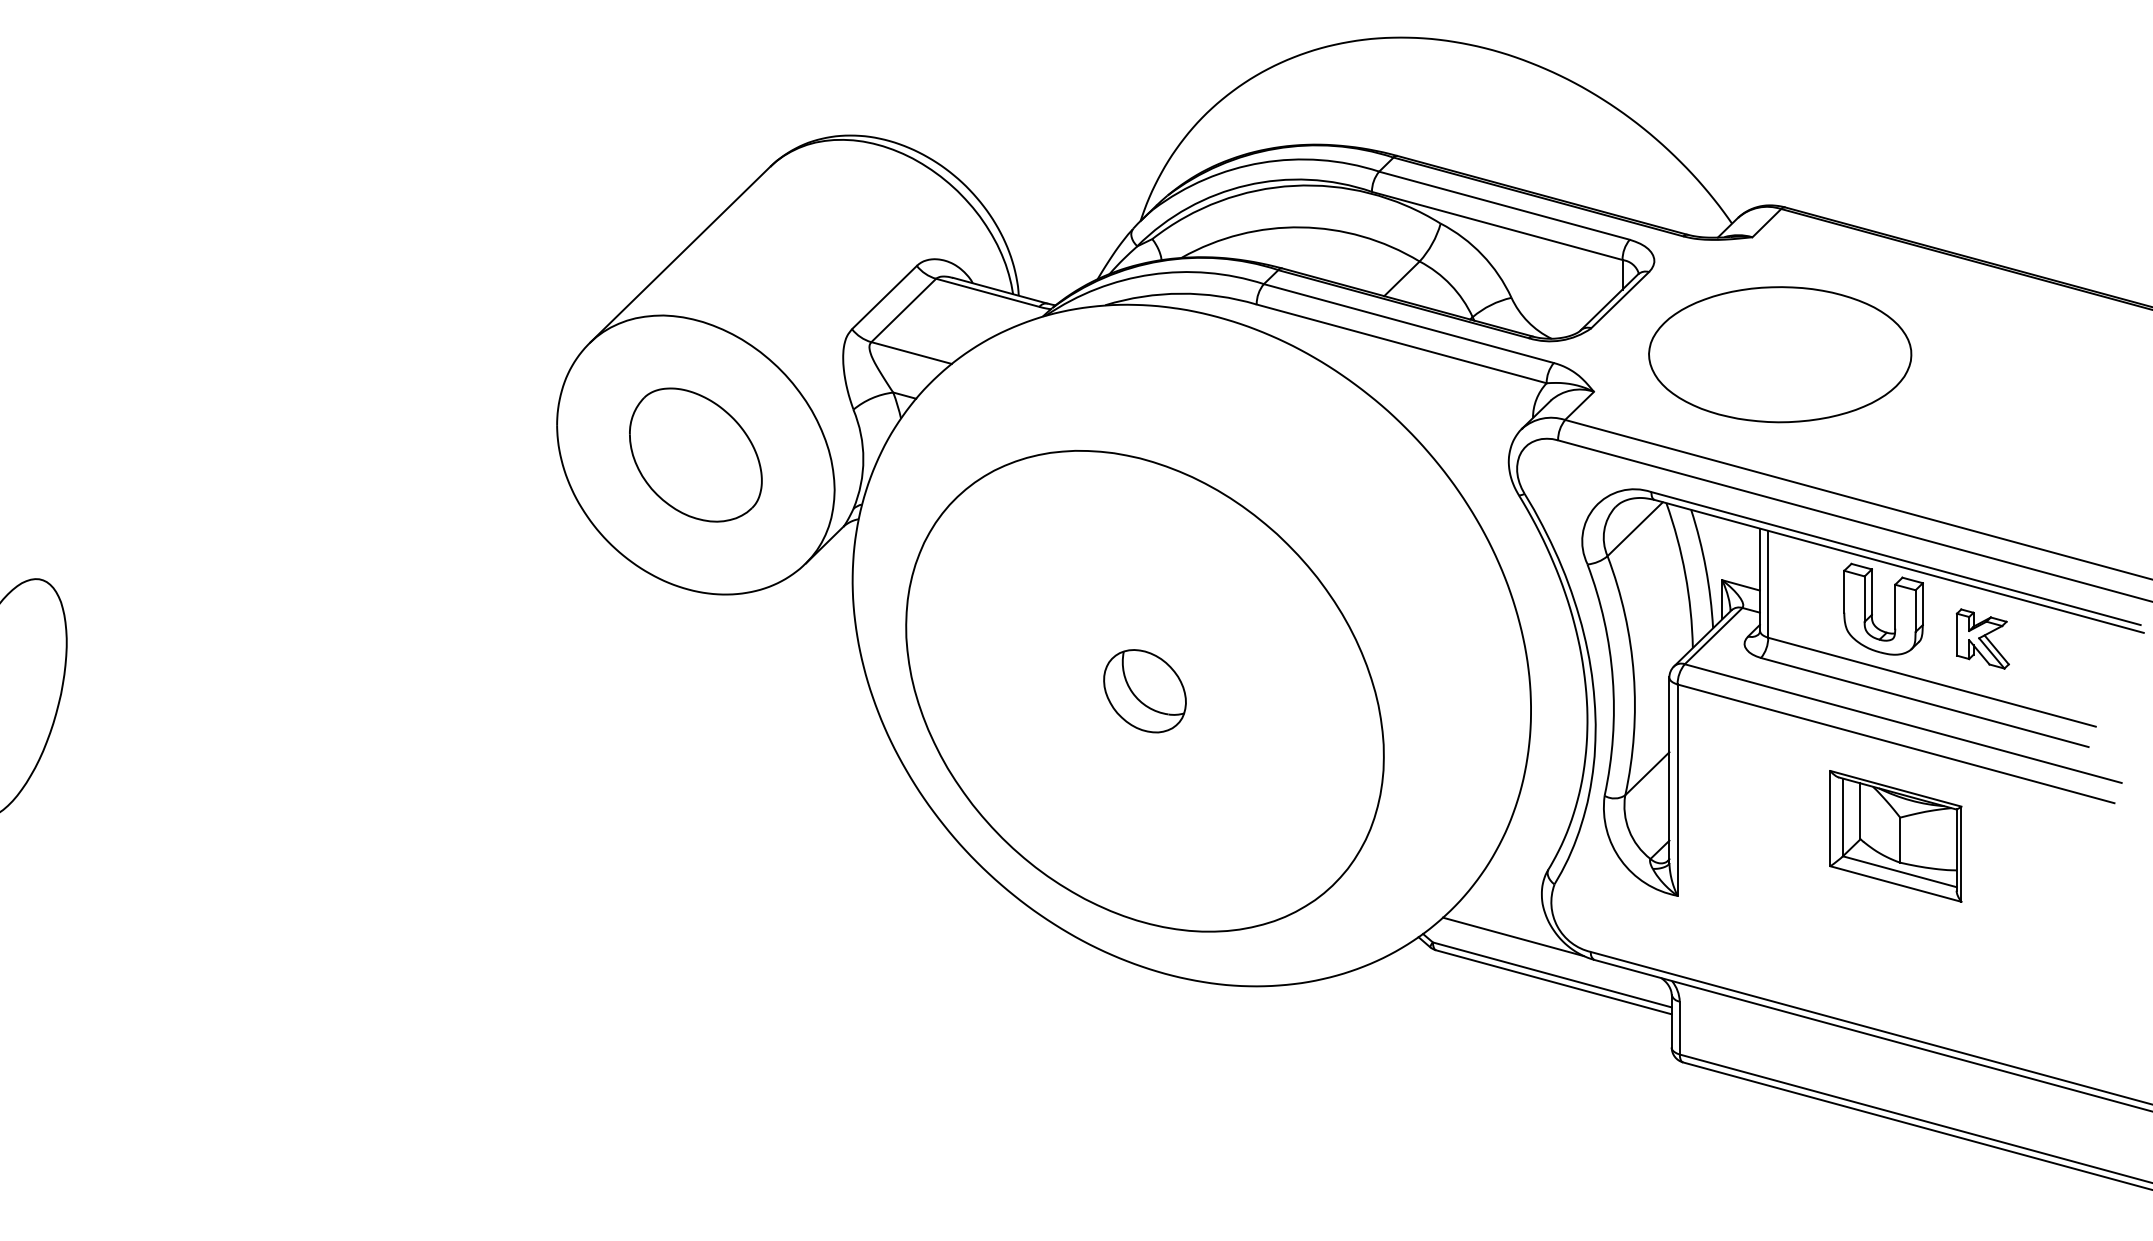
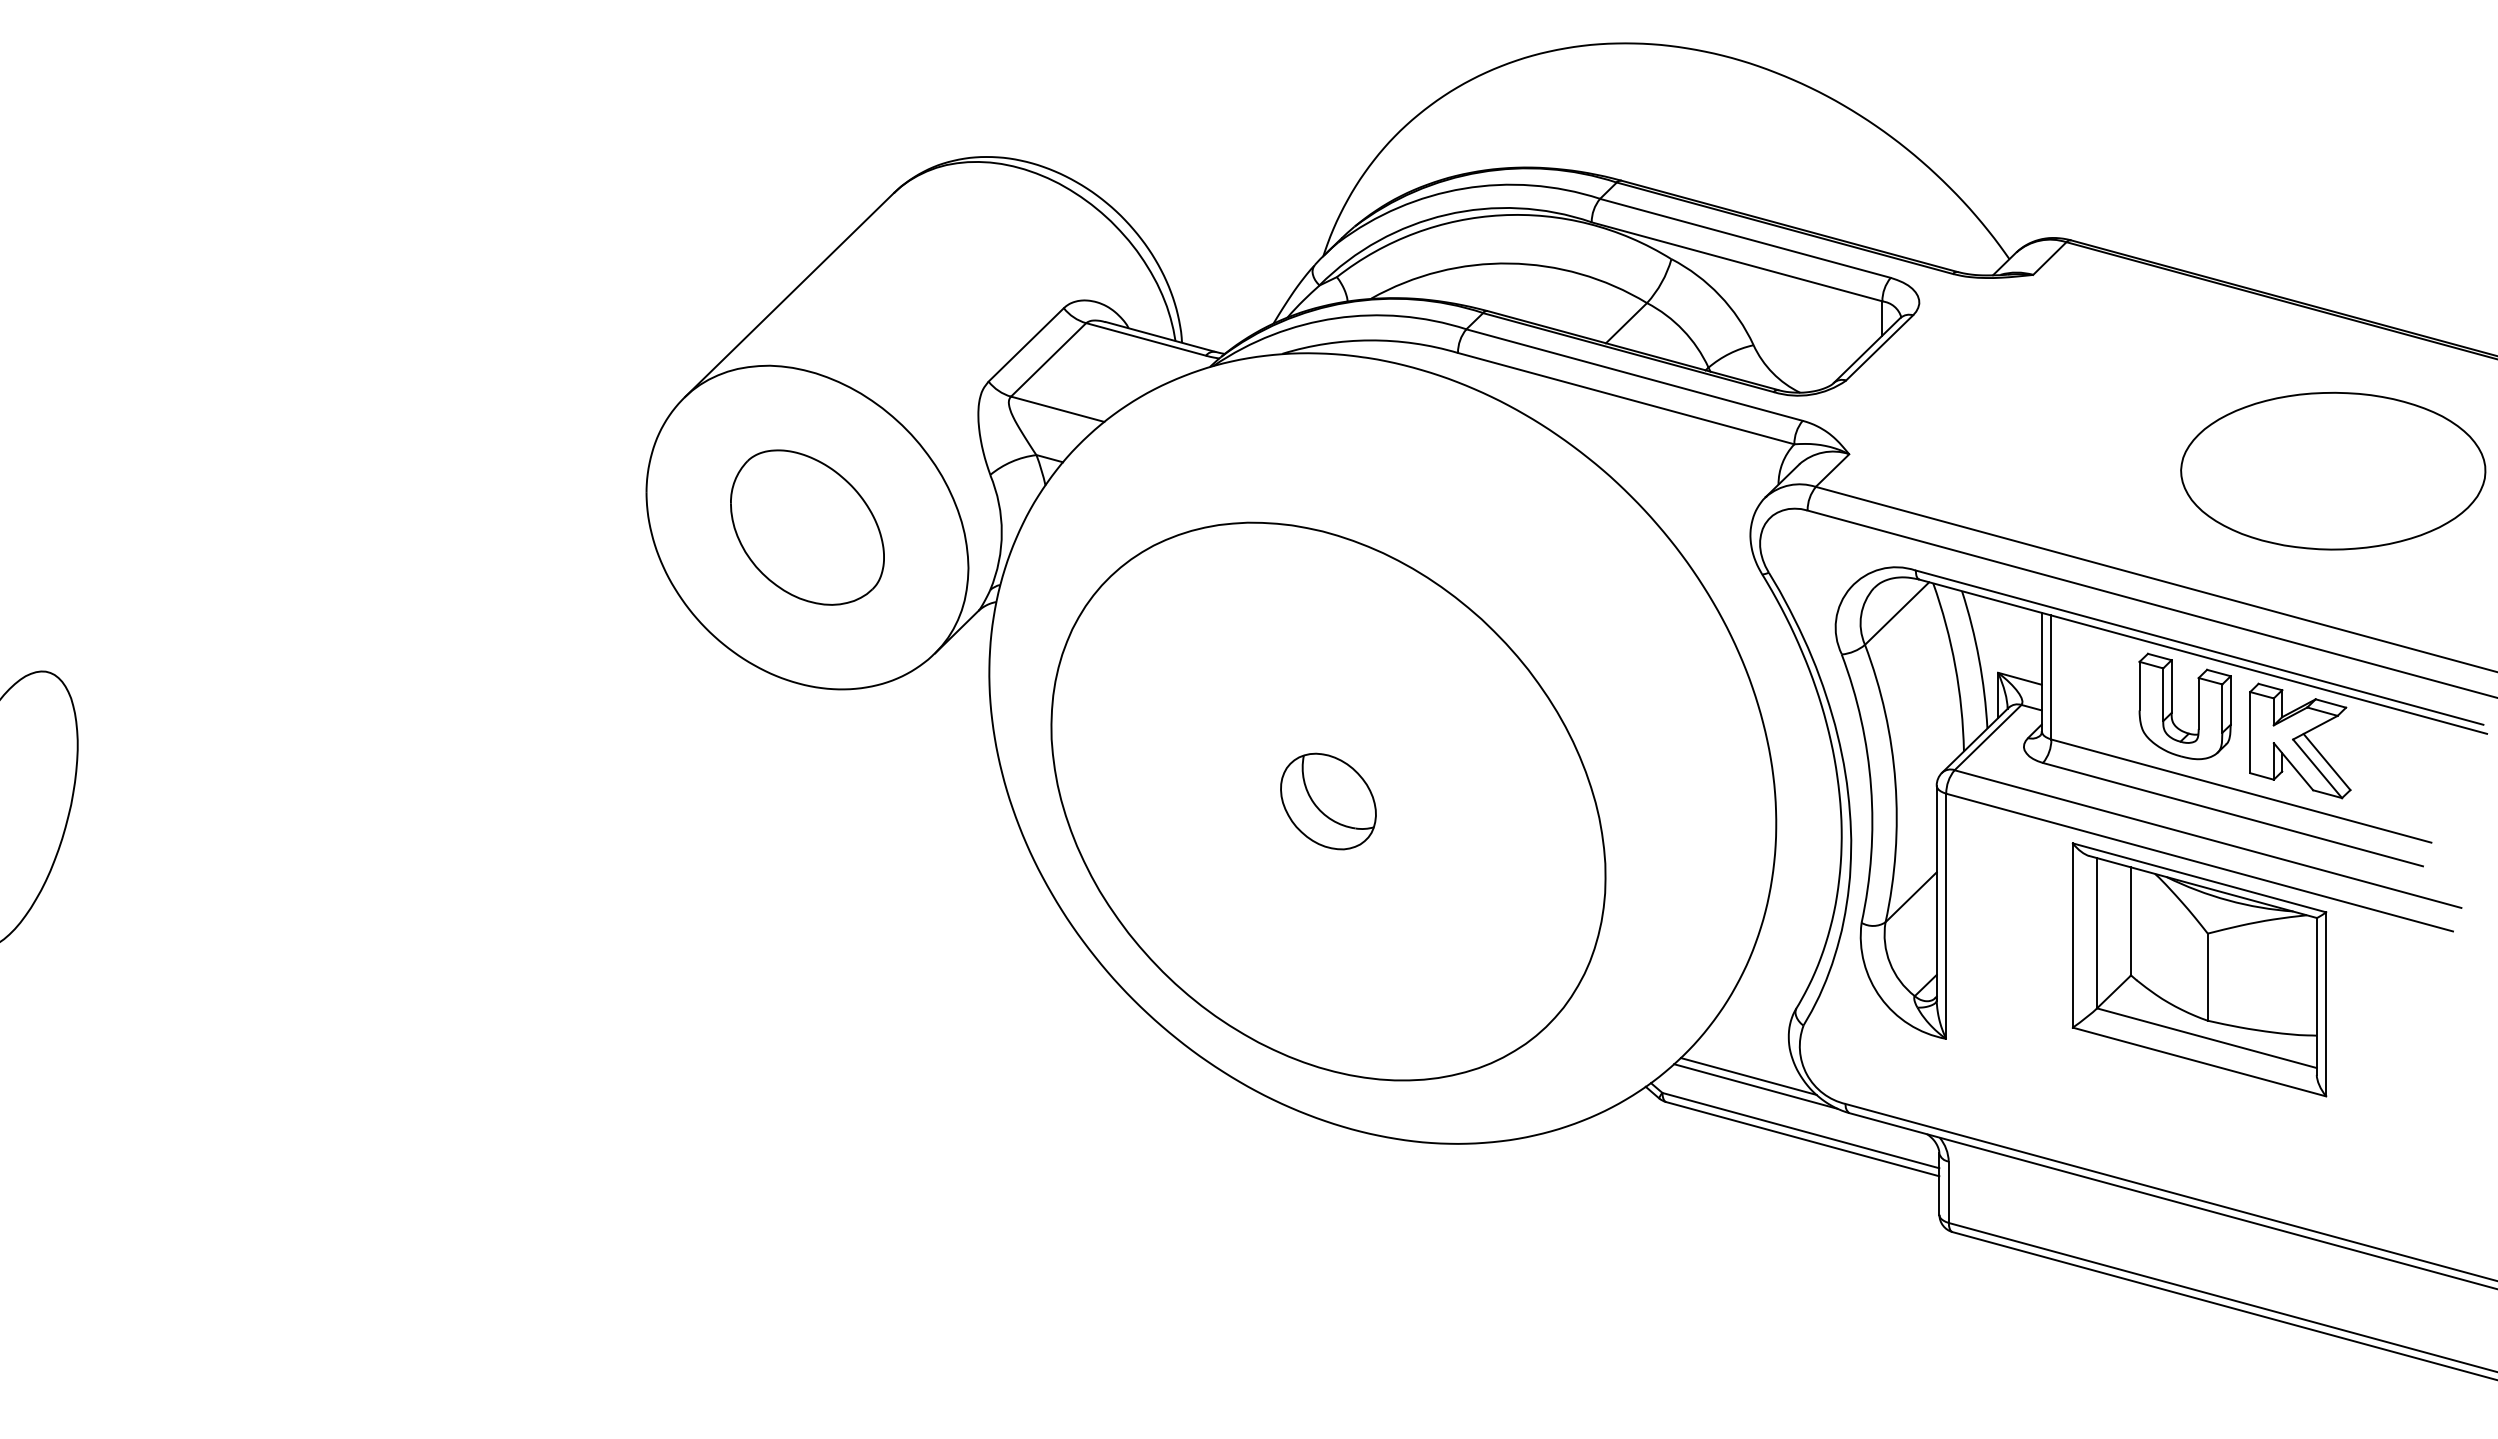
part: (1780, 354) -> (2333, 470), moved
part: (1982, 638) -> (2300, 740), size x1.67
part: (1895, 836) -> (2199, 969), size x1.67
line: (1507, 928) -> (1748, 1076), added

